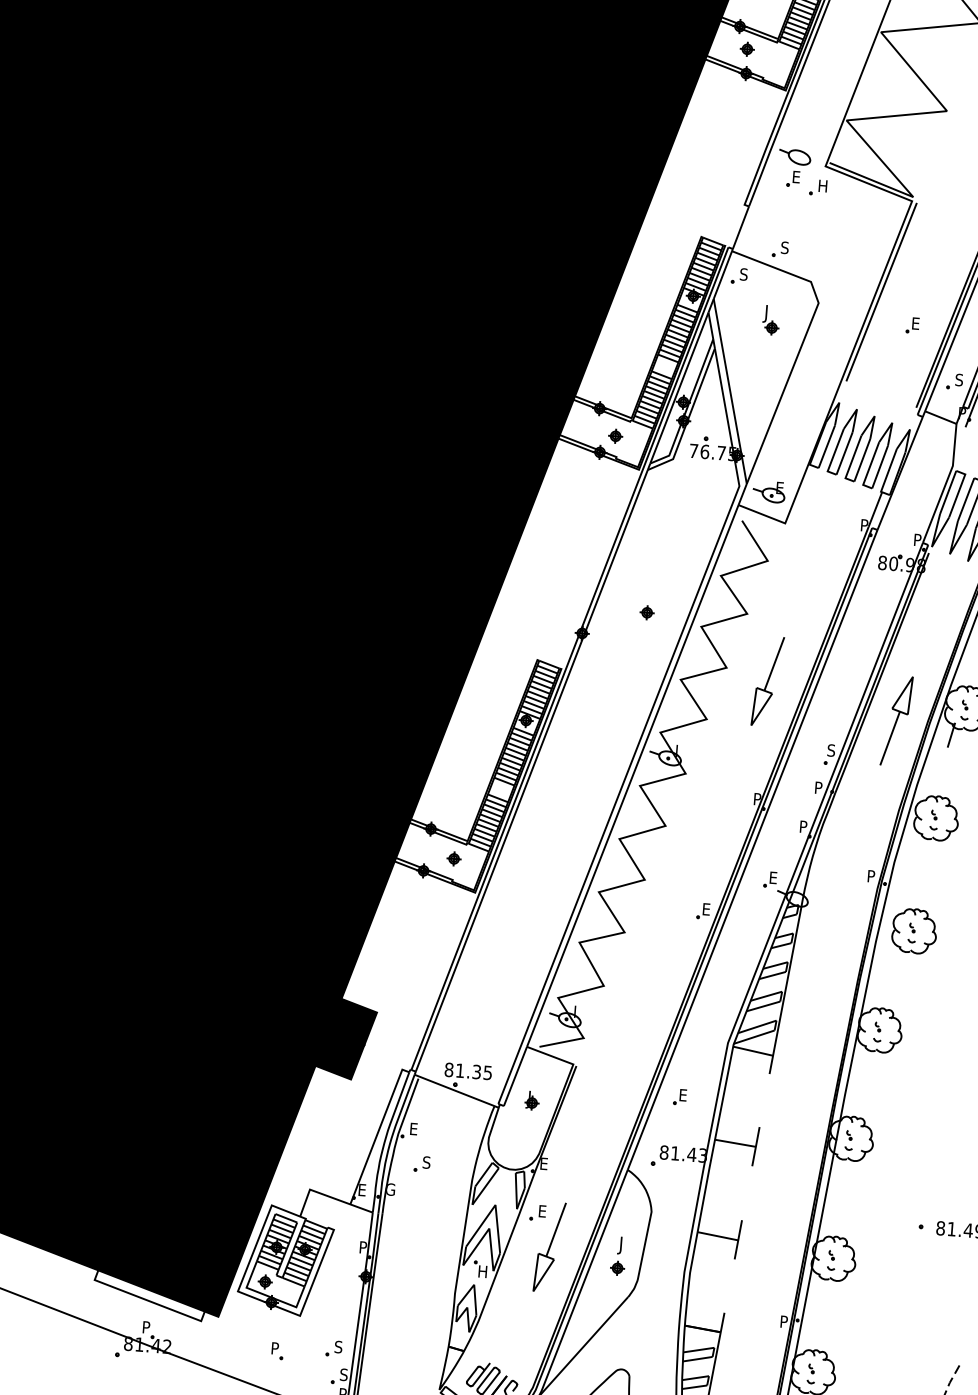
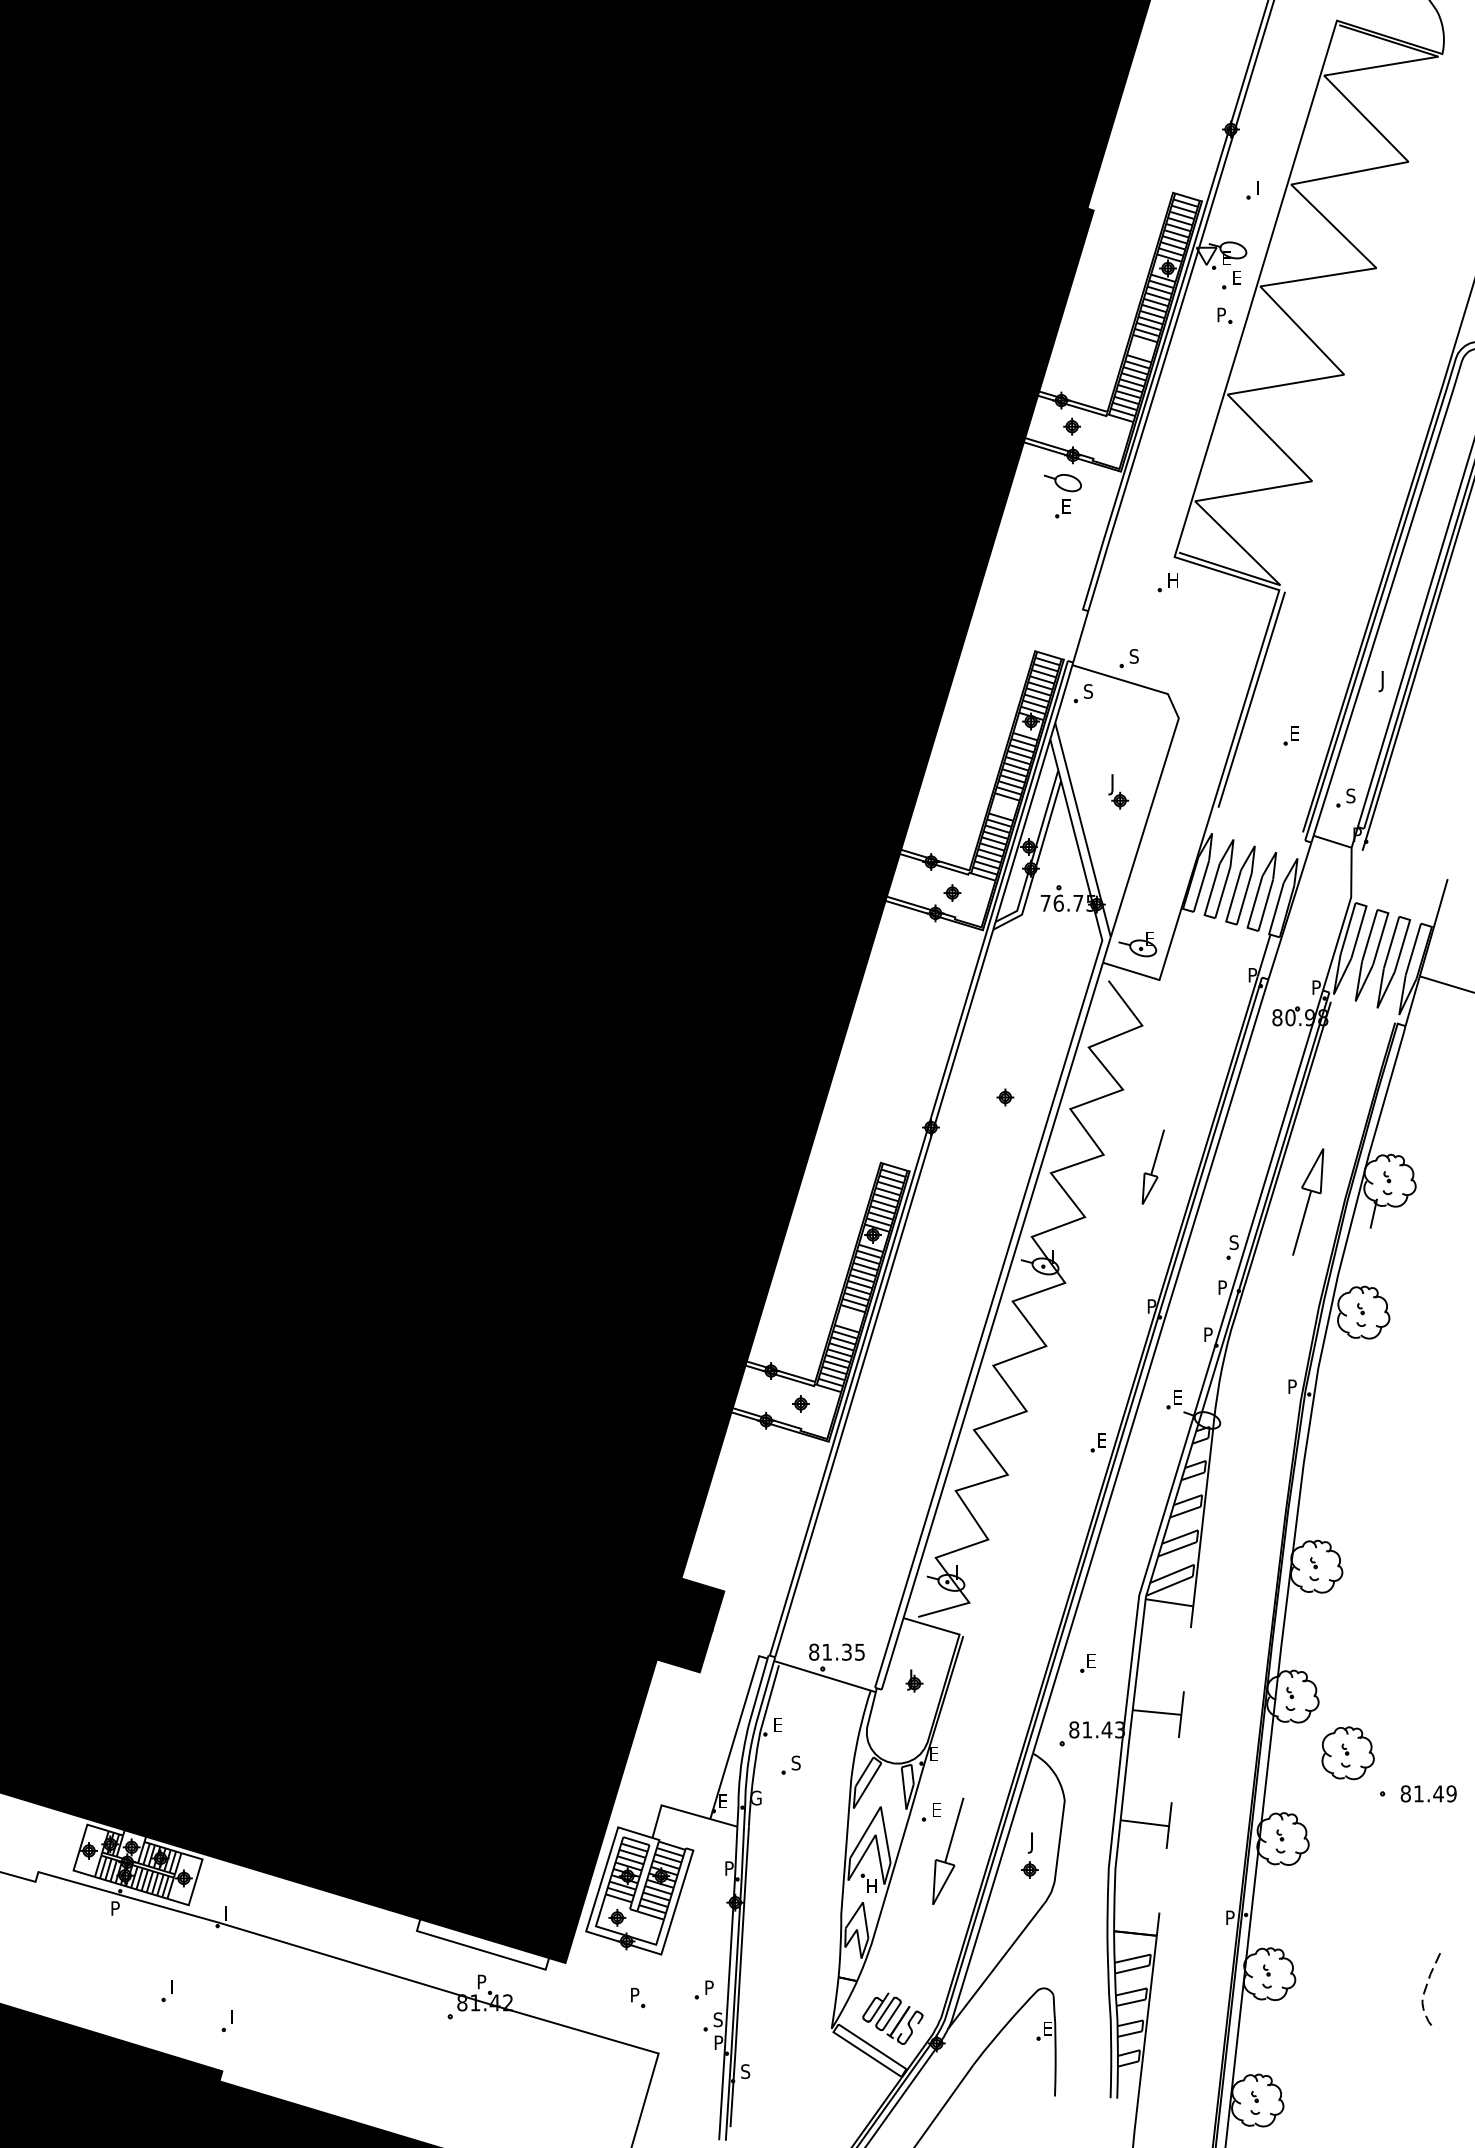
part: (793, 168) -> (1062, 496), moved
part: (771, 320) -> (1118, 791), moved
part: (768, 680) -> (1153, 1166), size x0.7
part: (913, 931) -> (1347, 1753), moved
text: (337, 1346) -> (708, 1987), S -> P

